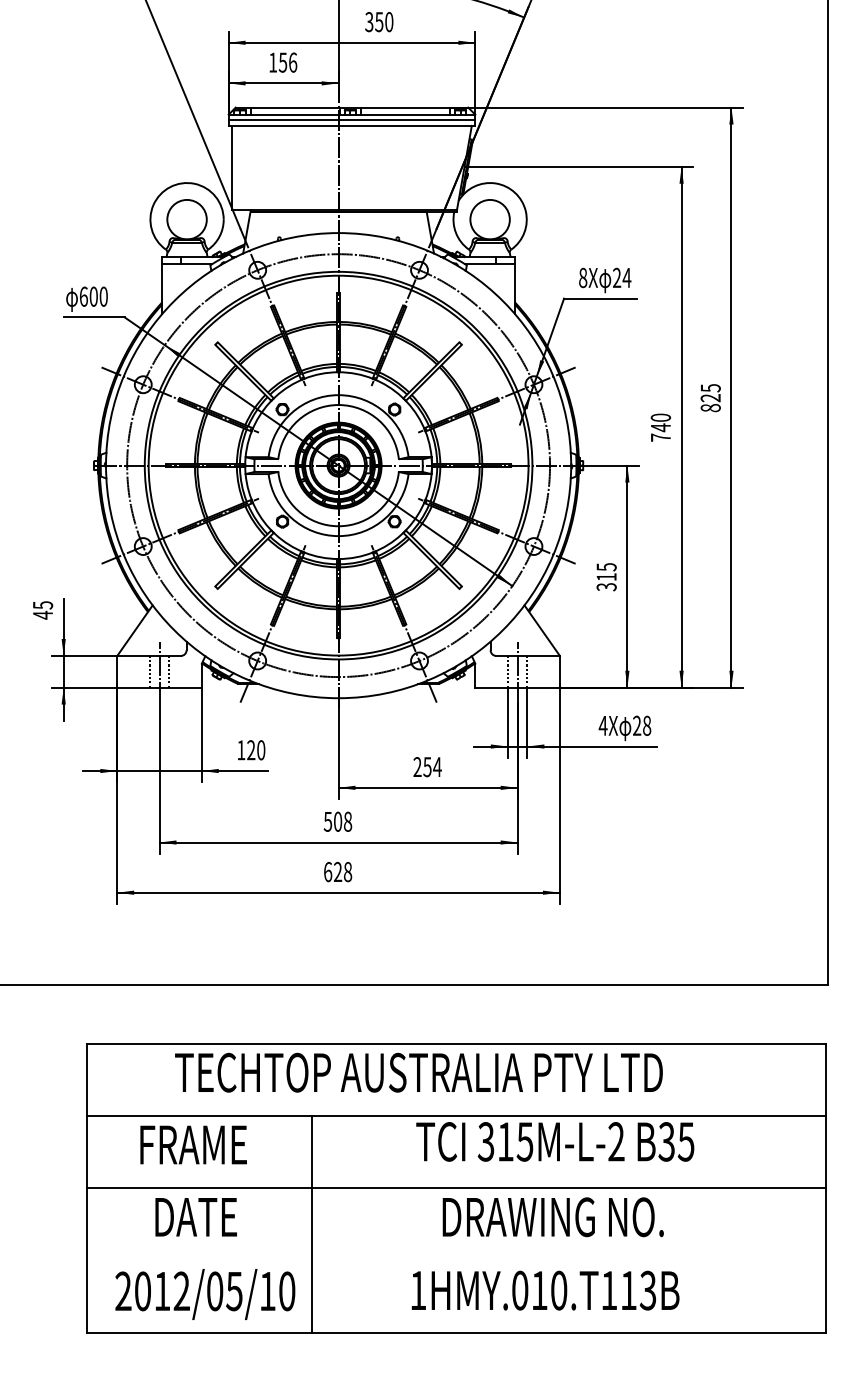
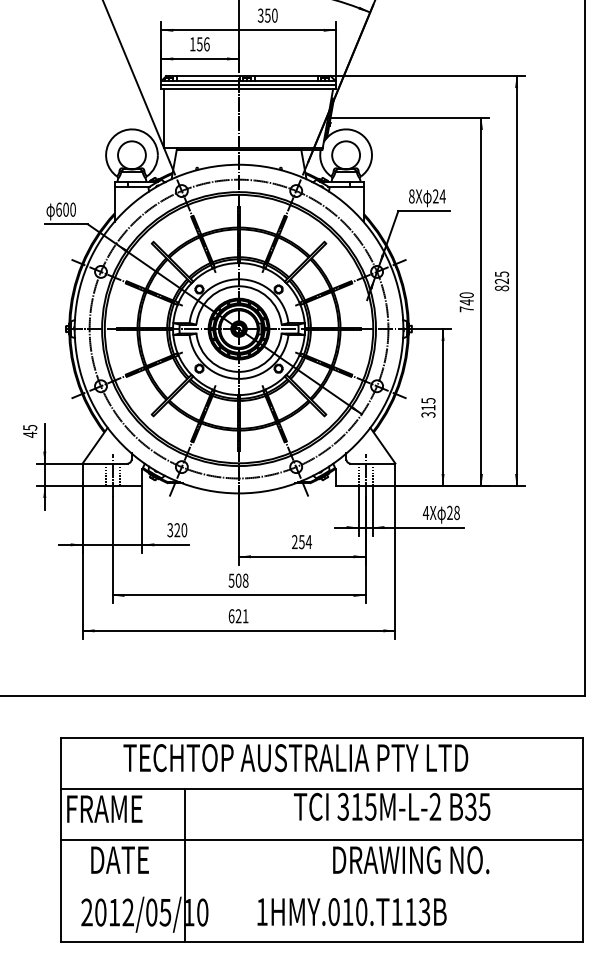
text: (241, 750) -> (170, 530), 120 -> 320
text: (348, 872) -> (246, 616), 628 -> 621
text: (193, 1144) -> (104, 808), moved
text: (195, 1217) -> (119, 860), moved
text: (552, 1217) -> (410, 860), moved
line: (312, 1224) -> (185, 865), moved
text: (545, 1290) -> (352, 911), moved

